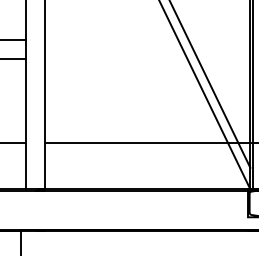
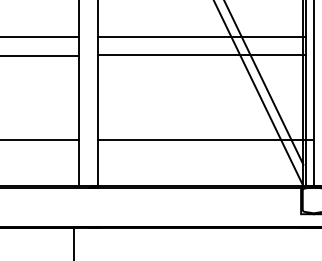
line: (148, 39) -> (201, 36), added
line: (148, 58) -> (201, 55), added

